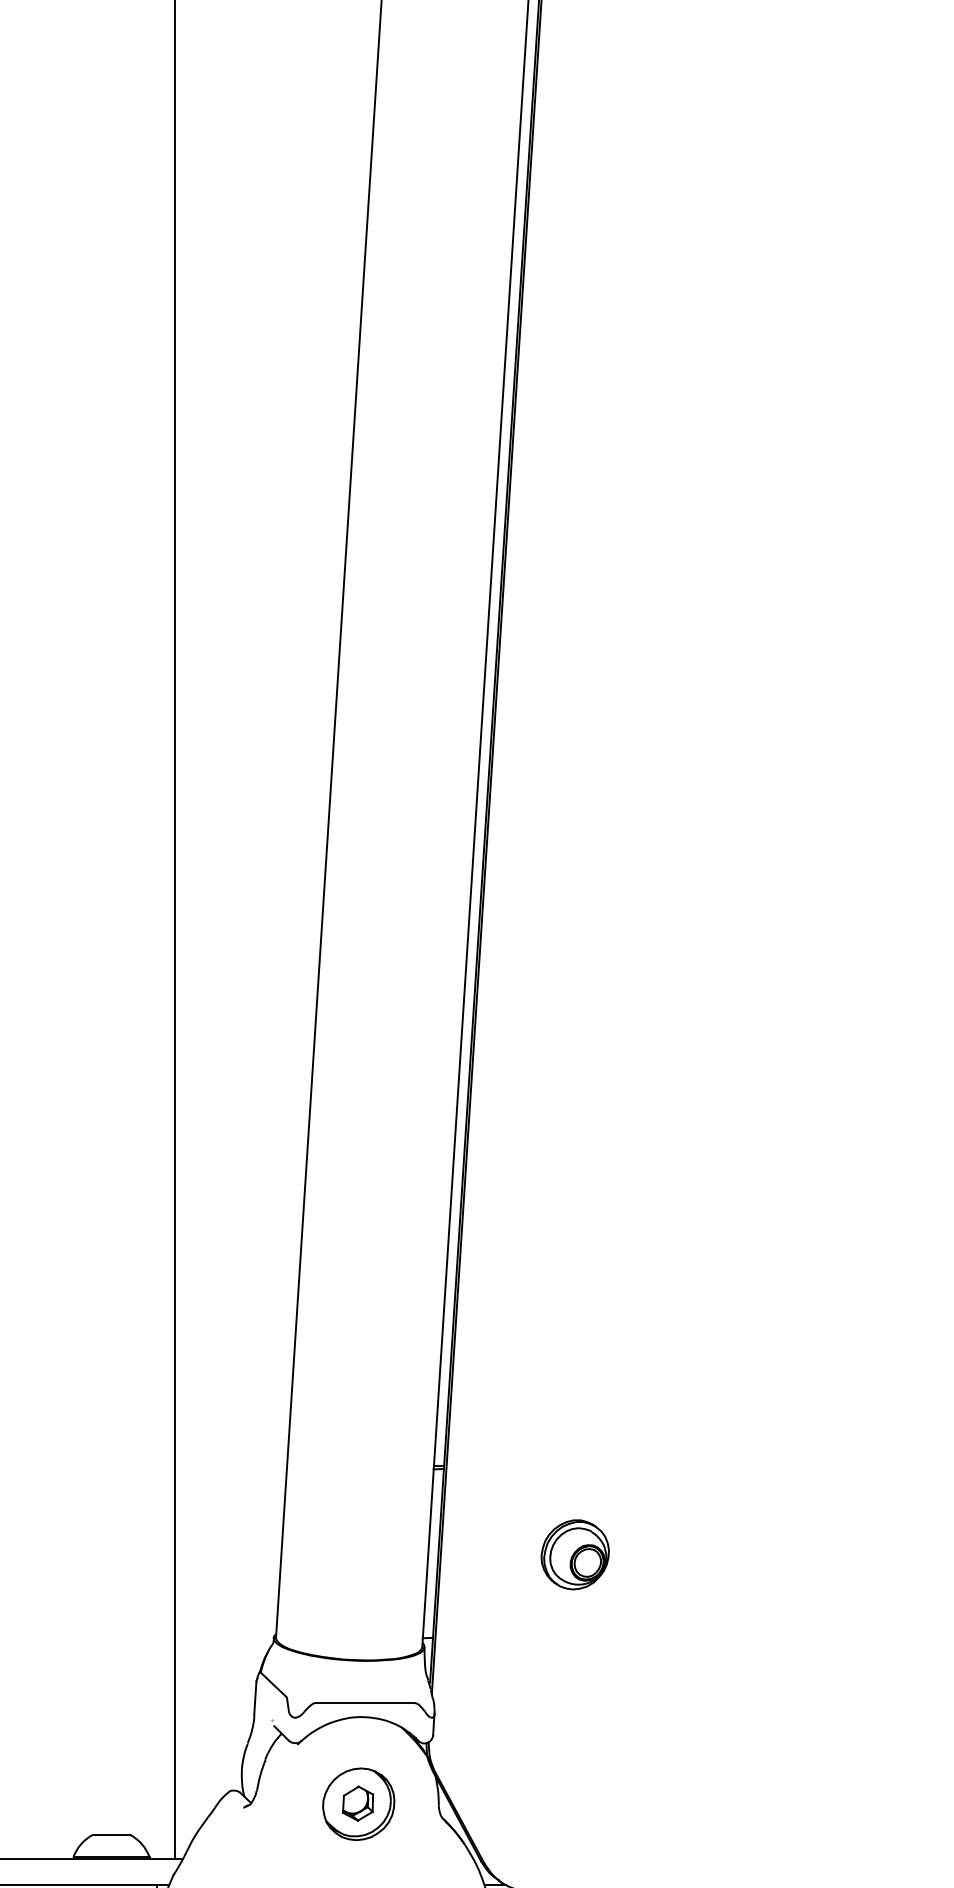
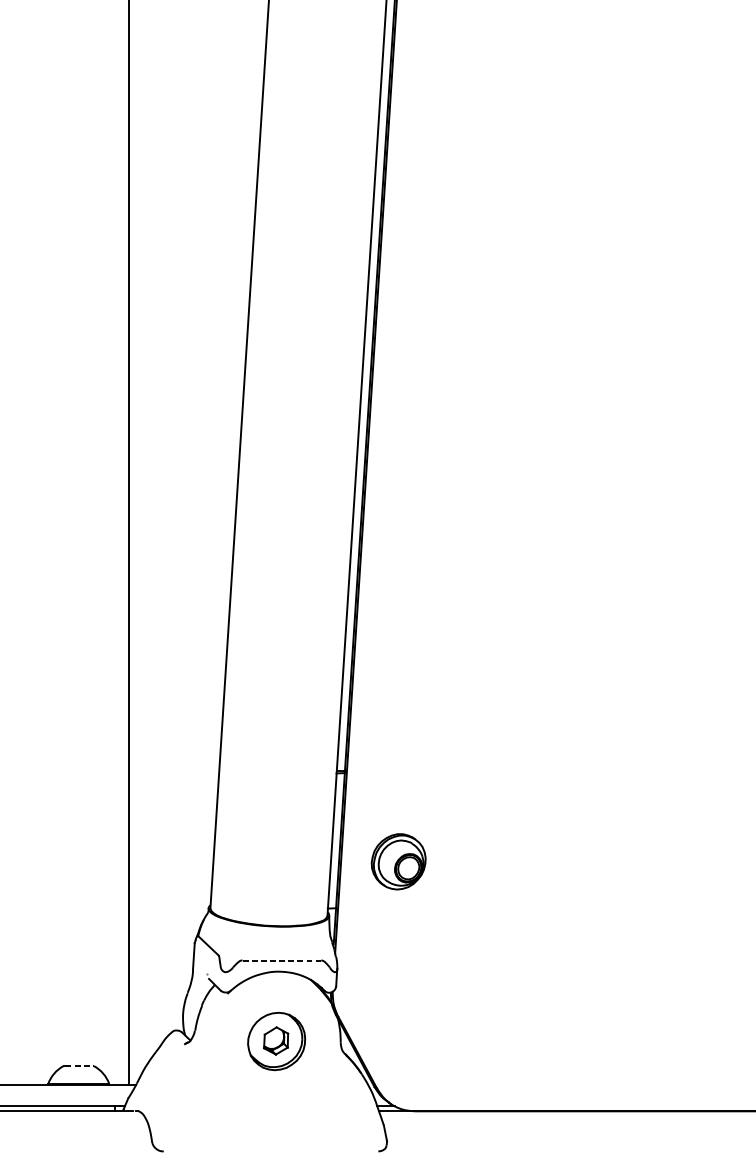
part: (574, 1554) -> (398, 861), moved
line: (364, 1703) -> (281, 960), solid -> dashed
line: (113, 1835) -> (80, 1066), solid -> dashed

